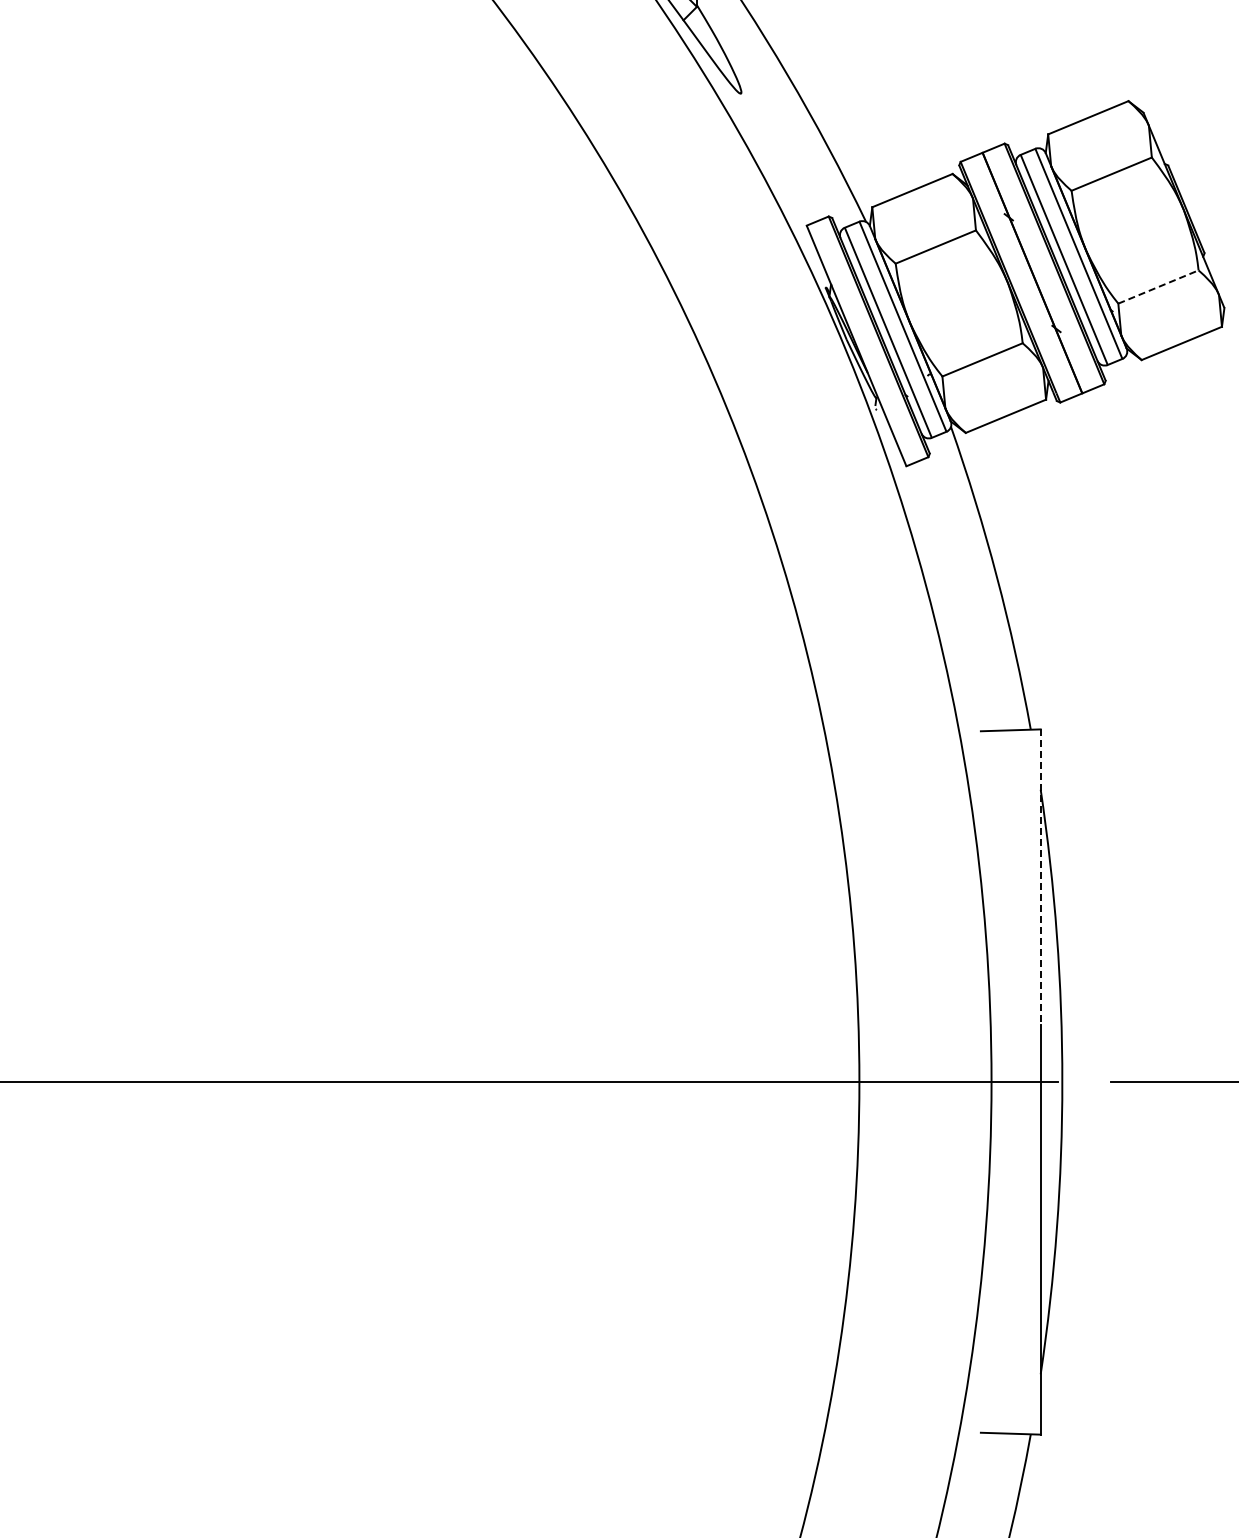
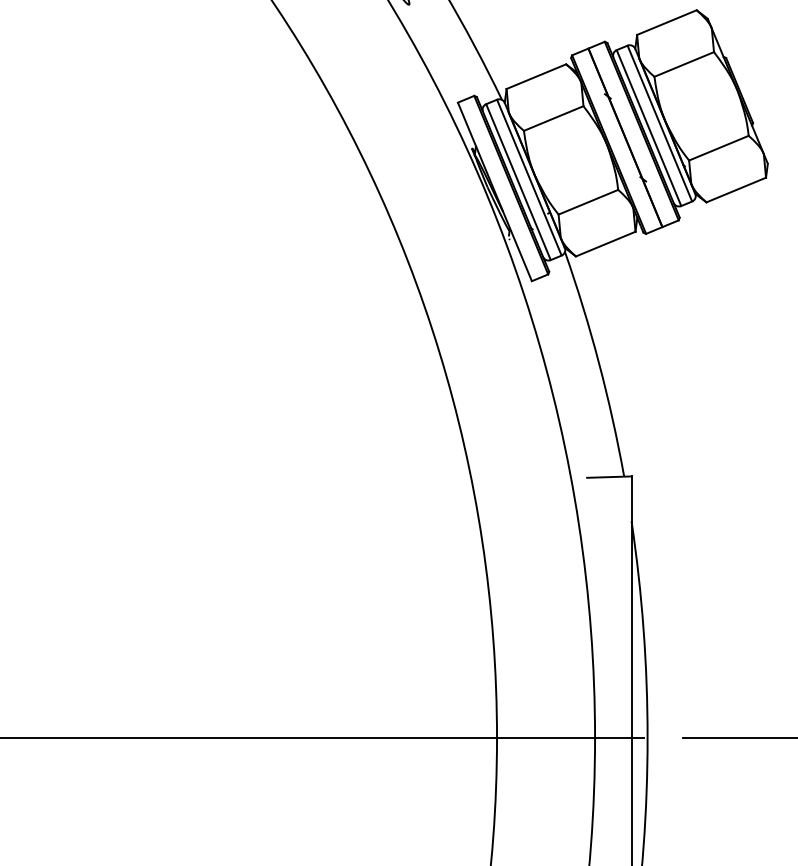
line: (1158, 286) -> (718, 147), dashed -> solid
line: (1040, 877) -> (631, 586), dashed -> solid

